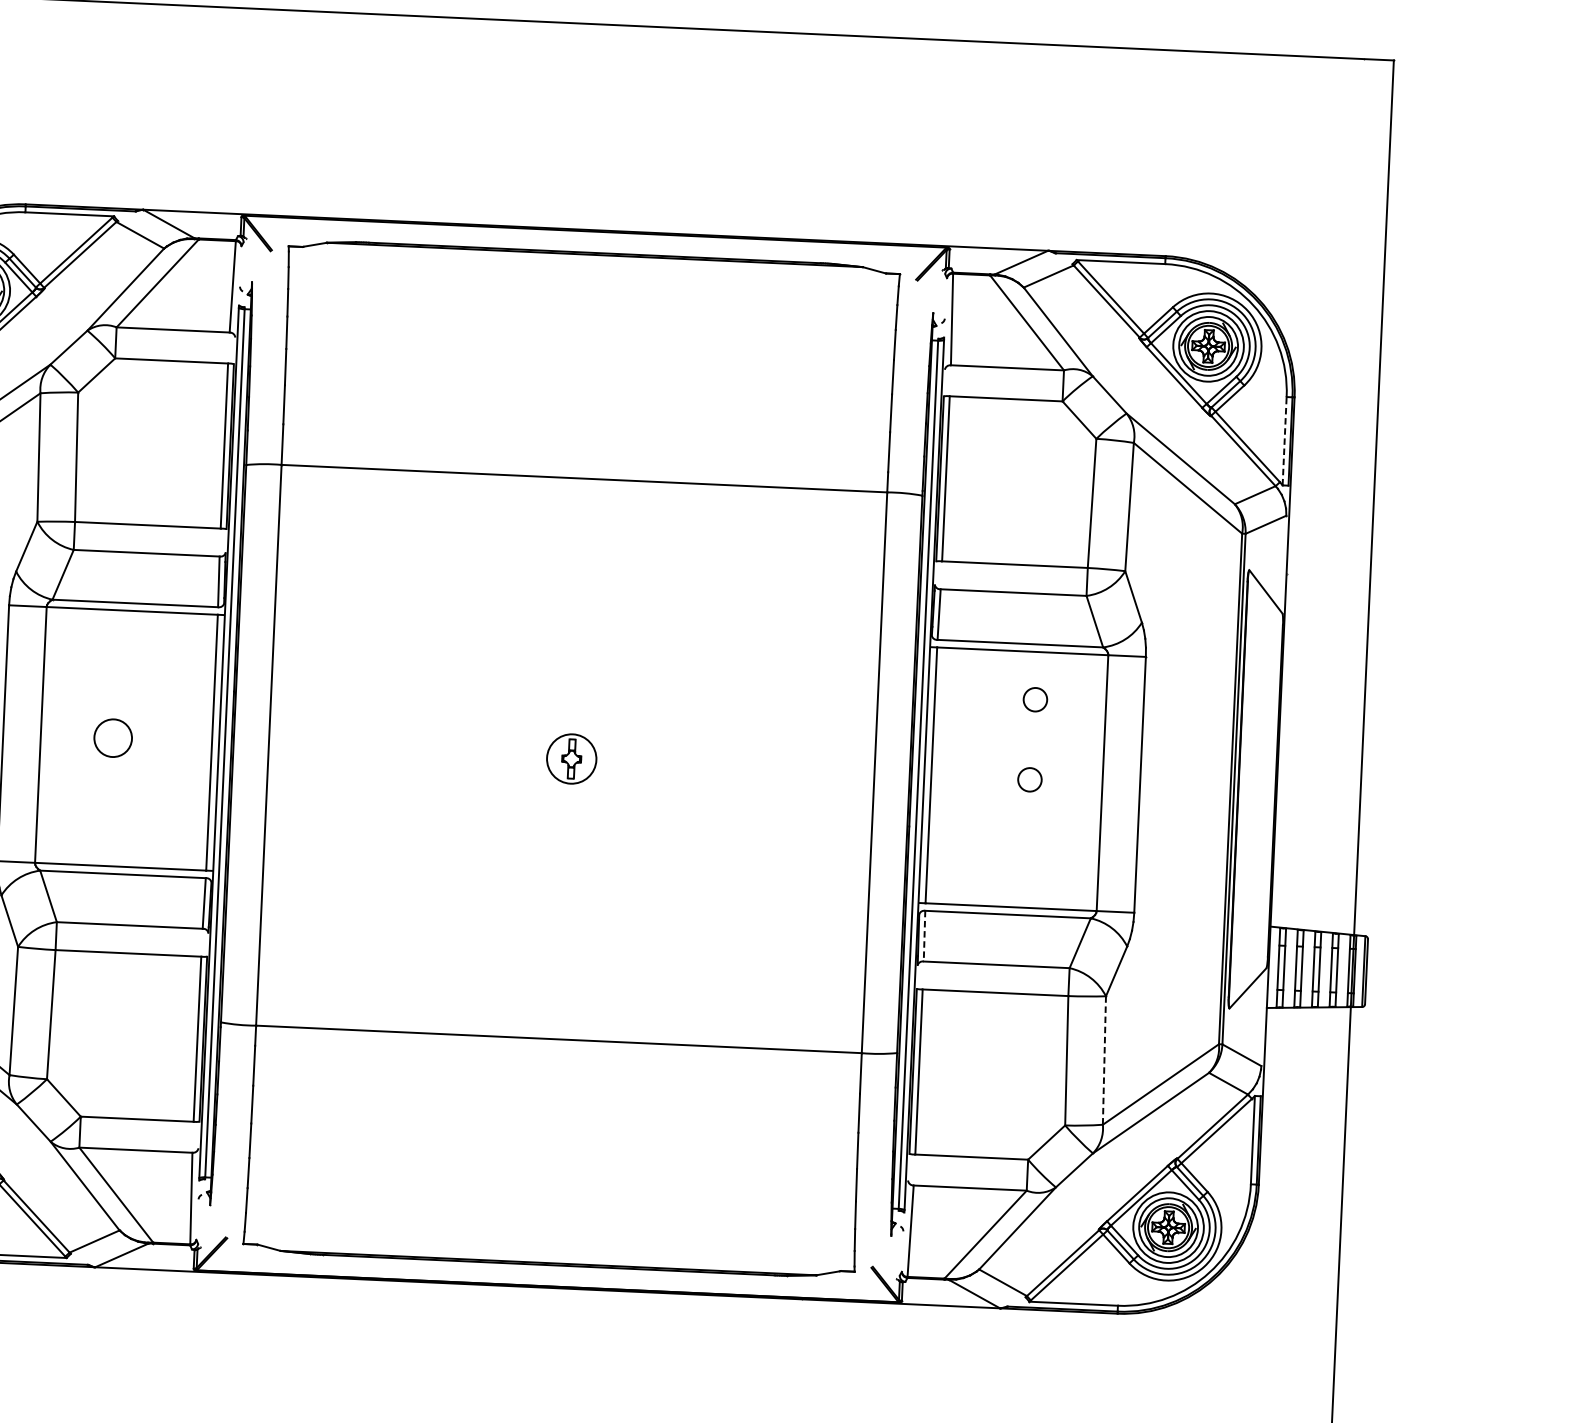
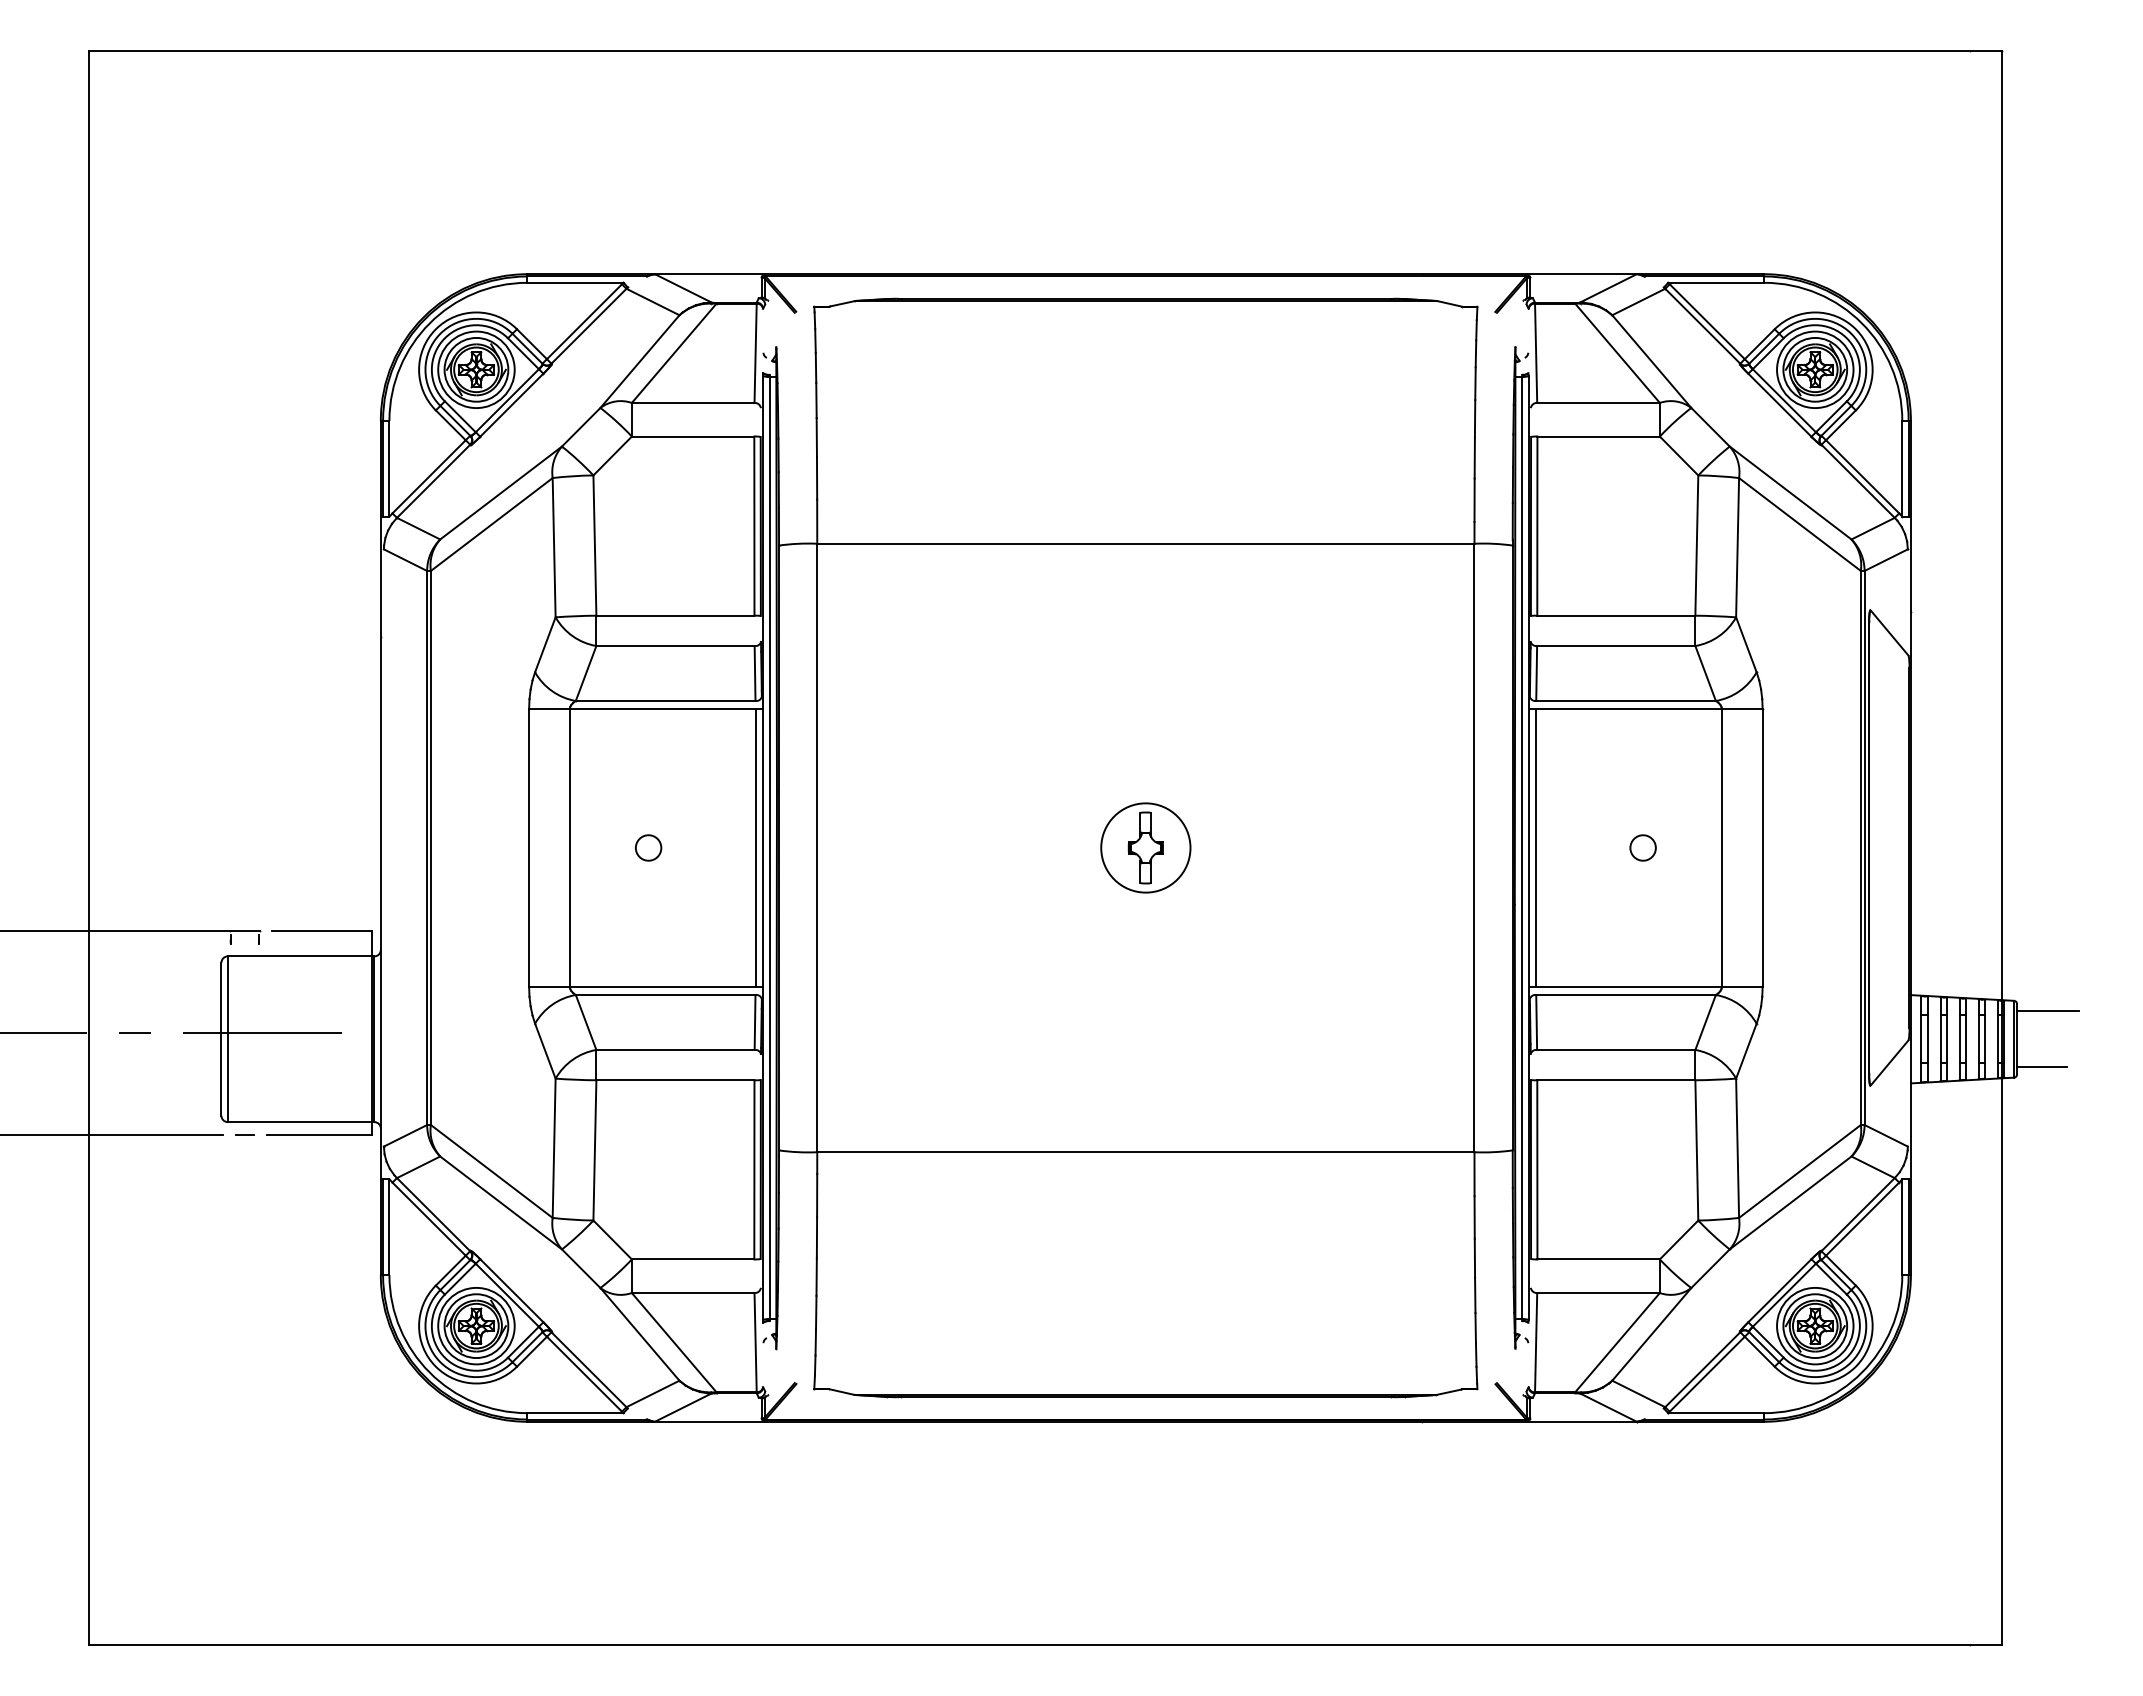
line: (1284, 440) -> (1902, 468), dashed -> solid
circle: (1034, 699) -> (1644, 760), removed
circle: (113, 737) -> (648, 847), size x0.62
part: (571, 758) -> (1145, 847), size x1.67
line: (924, 936) -> (1536, 1022), dashed -> solid
line: (1395, 947) -> (2047, 1011), added
line: (1387, 998) -> (2041, 1067), added
line: (1104, 1060) -> (1737, 1148), dashed -> solid

